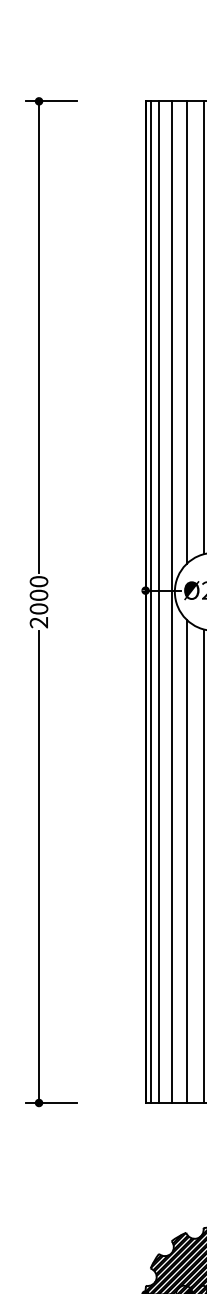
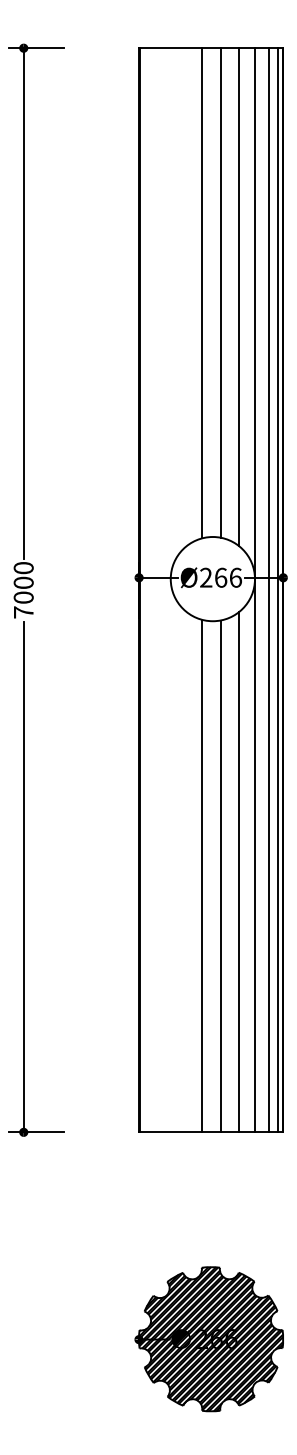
line: (186, 332) -> (183, 298), removed
line: (150, 602) -> (144, 590), removed
line: (158, 602) -> (153, 590), removed
line: (171, 602) -> (167, 590), removed
text: (38, 622) -> (23, 612), 2000 -> 7000
line: (186, 861) -> (183, 870), removed

